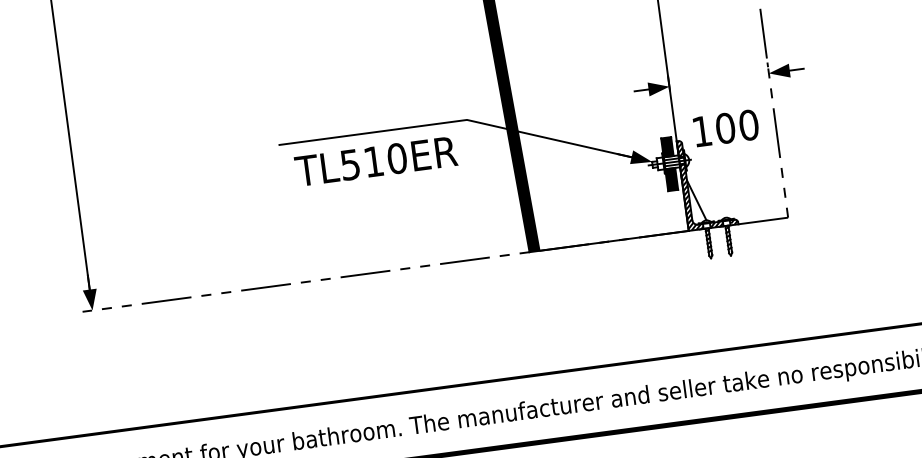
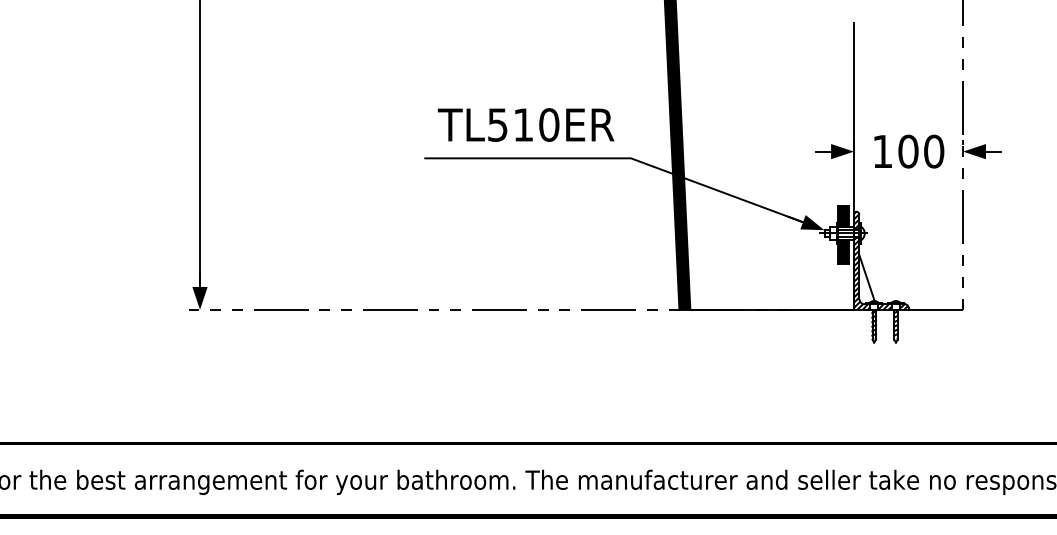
text: (726, 128) -> (909, 151), moved
text: (376, 160) -> (526, 124), moved

